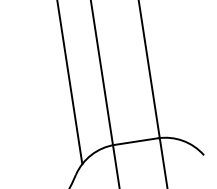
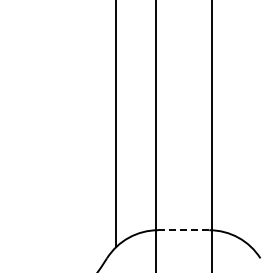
line: (136, 141) -> (183, 230), solid -> dashed

